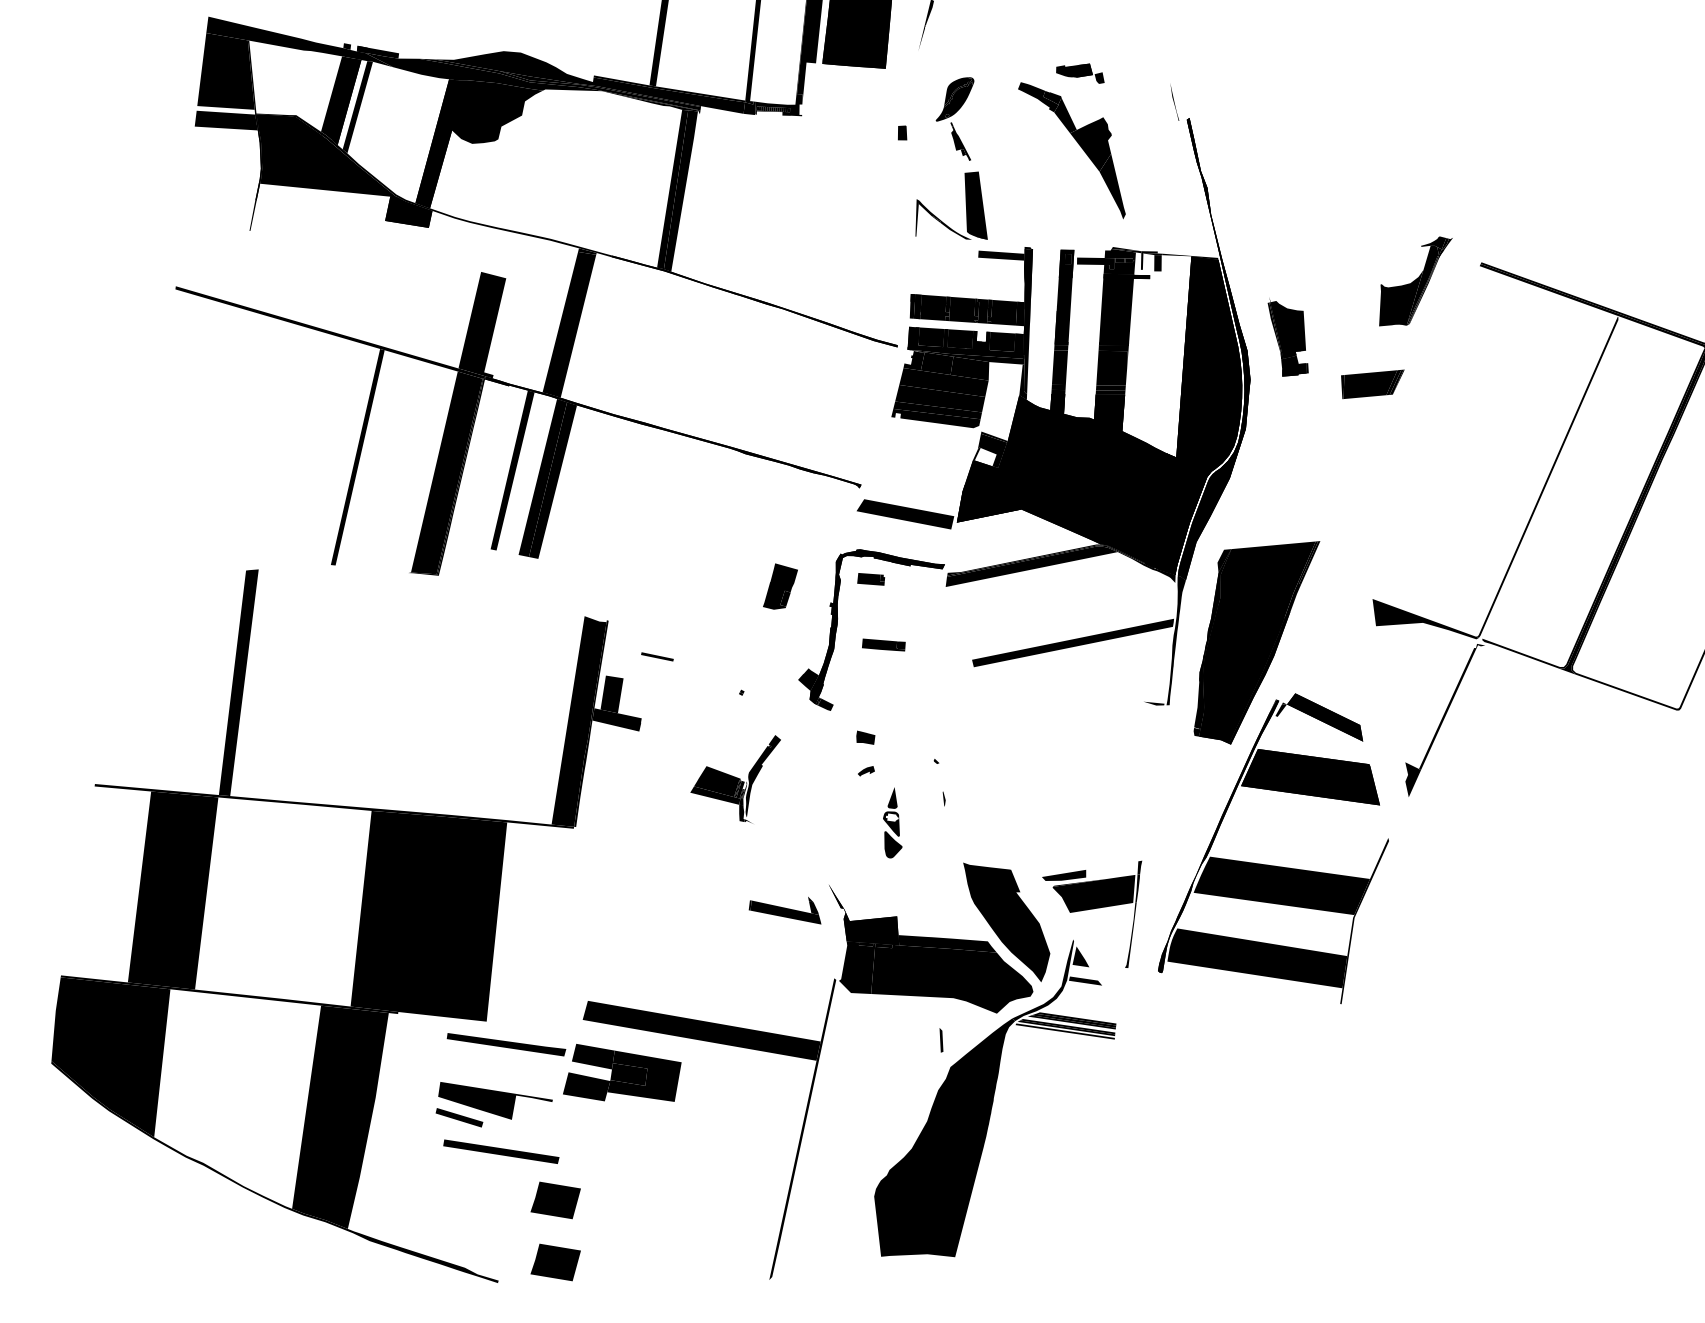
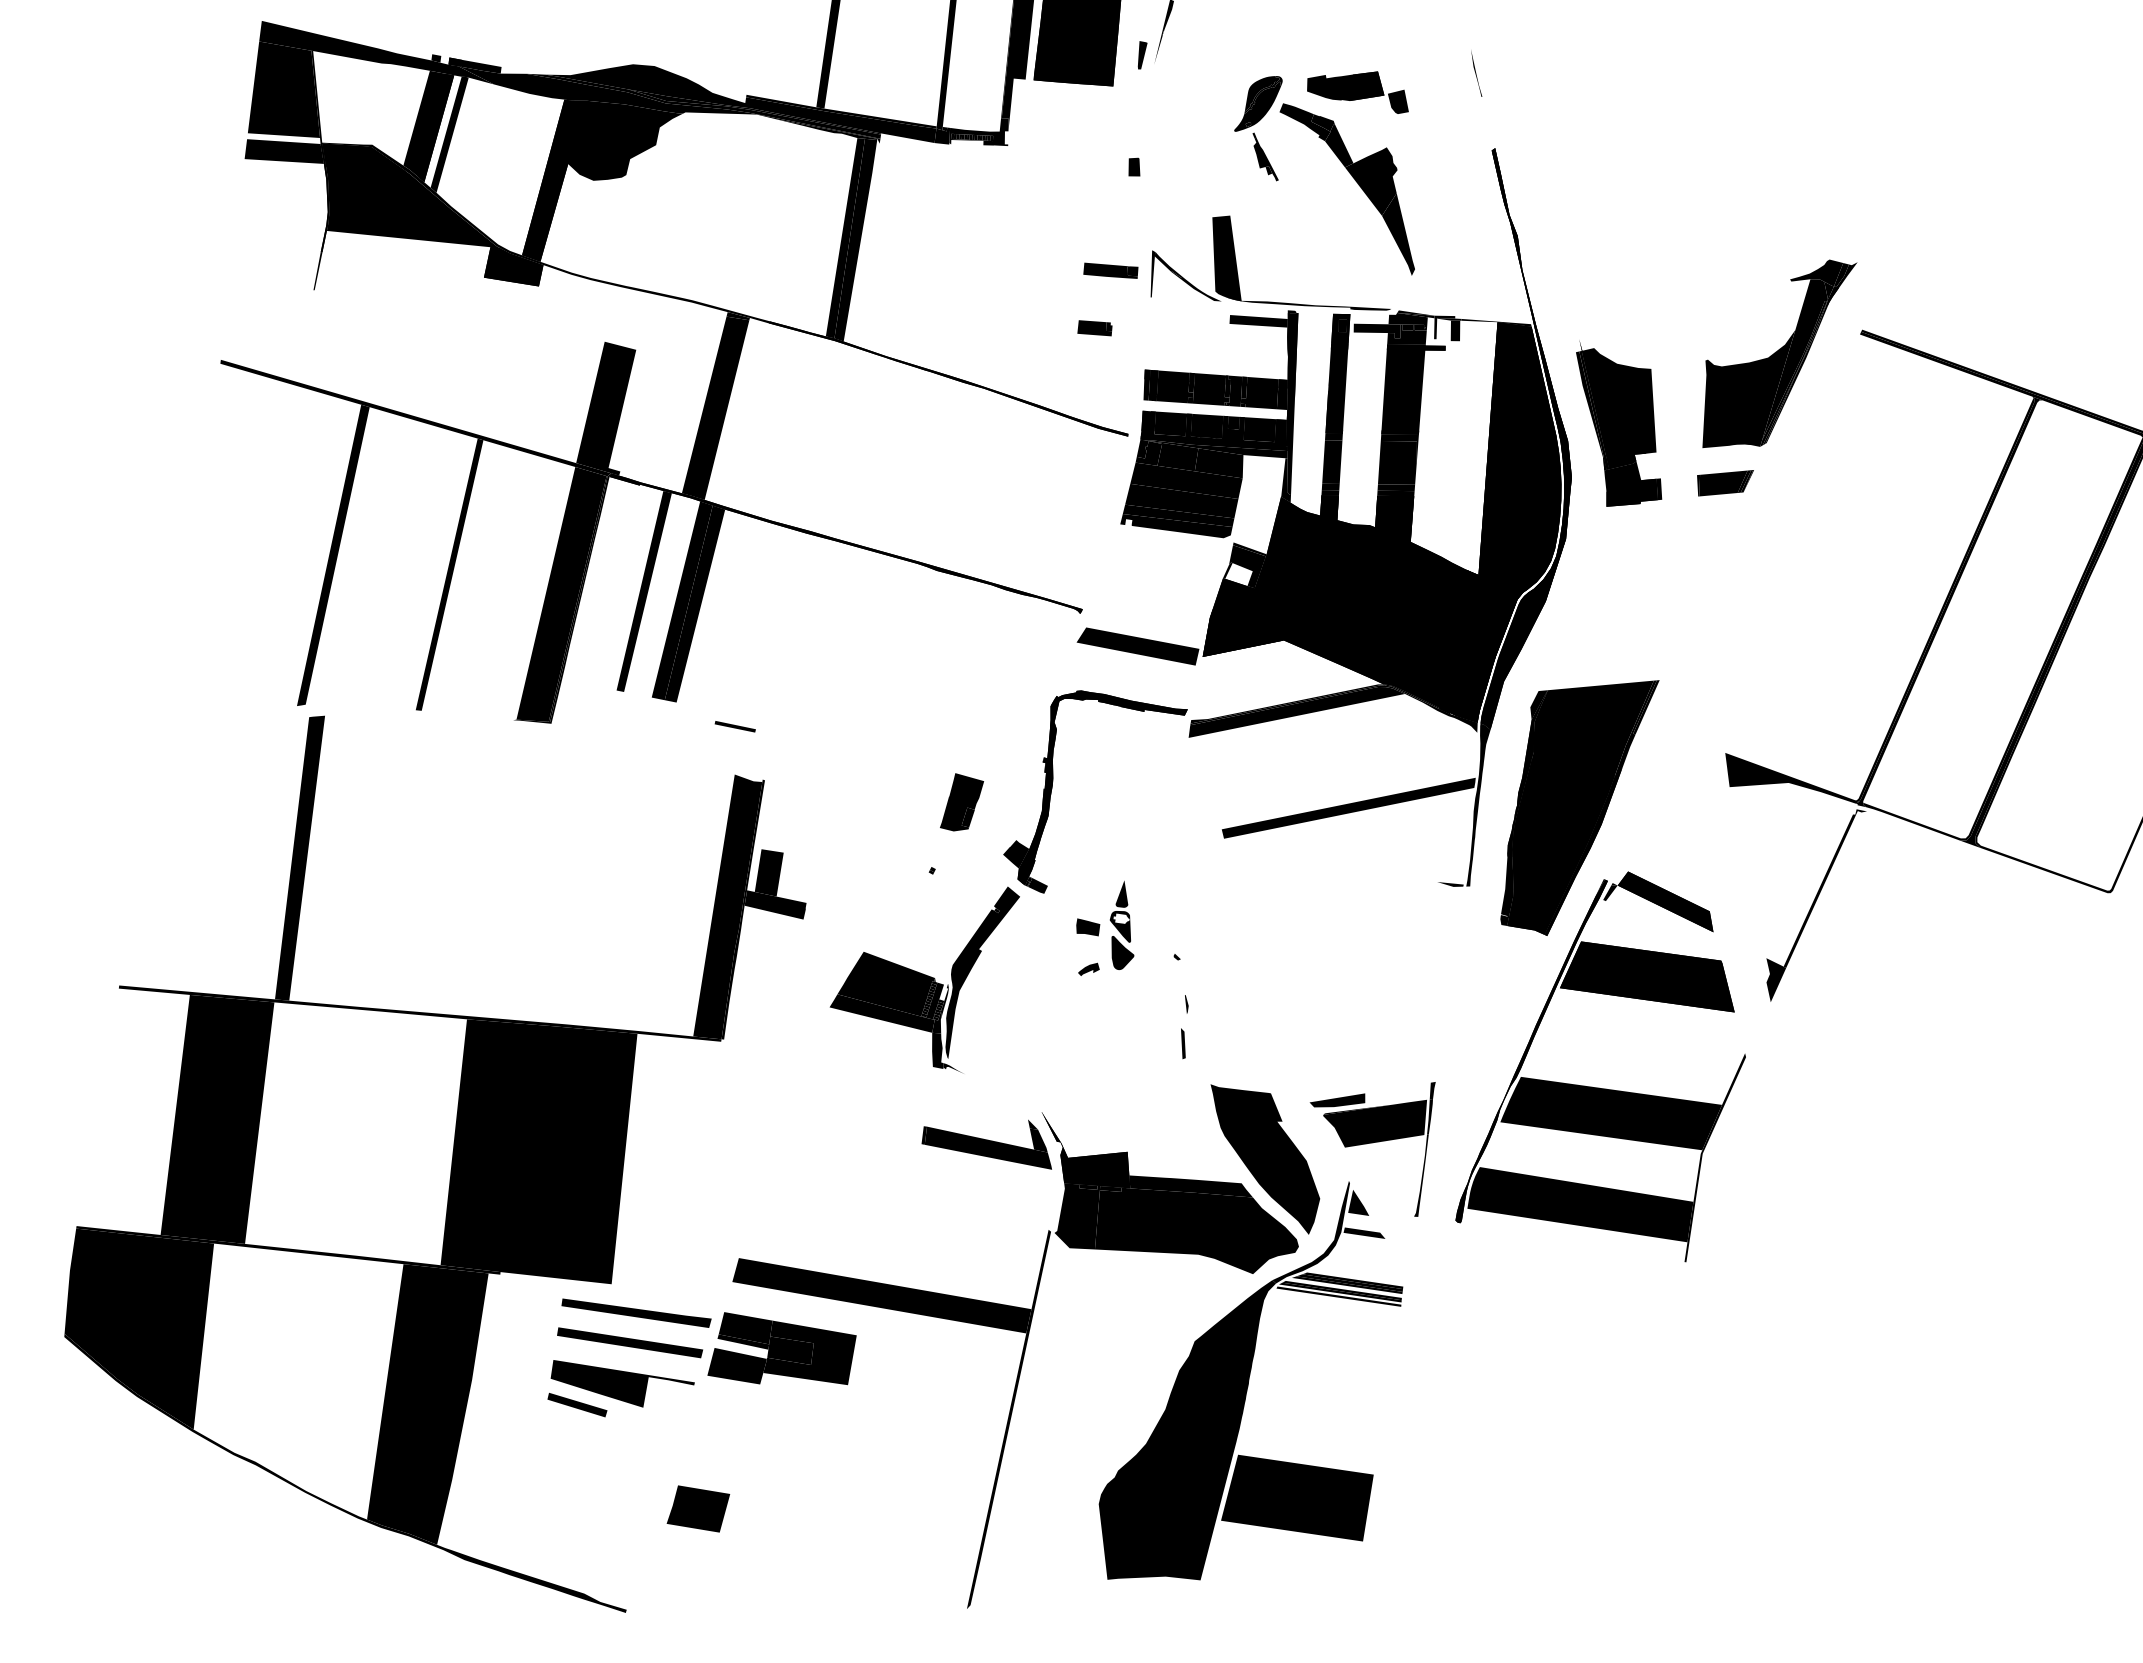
part: (908, 44) -> (1142, 55), added
part: (1080, 73) -> (1357, 92), size x1.67
part: (1174, 102) -> (1476, 73), moved
part: (955, 118) -> (1258, 128), moved
fill: (1047, 243) -> (1316, 305), added
part: (1415, 281) -> (1779, 353), size x1.67
fill: (981, 336) -> (1233, 422), added
part: (1288, 336) -> (1619, 423), size x1.67
fill: (911, 356) -> (1145, 448), added
part: (1372, 384) -> (1725, 483), size x0.71
fill: (264, 441) -> (332, 555), added
fill: (1550, 478) -> (1948, 601), added
part: (870, 579) -> (1094, 328), moved
part: (780, 586) -> (962, 802), moved
part: (883, 644) -> (1110, 270), moved
line: (656, 656) -> (734, 726), moved
part: (735, 779) -> (924, 979), size x1.67
part: (892, 822) -> (1121, 924), moved
part: (784, 910) -> (986, 1144), size x1.43
line: (941, 1040) -> (1183, 1043), moved
fill: (591, 1067) -> (743, 1341), added
part: (501, 1151) -> (630, 1342), moved
fill: (1032, 1191) -> (1297, 1497), added
part: (555, 1262) -> (698, 1586), removed

